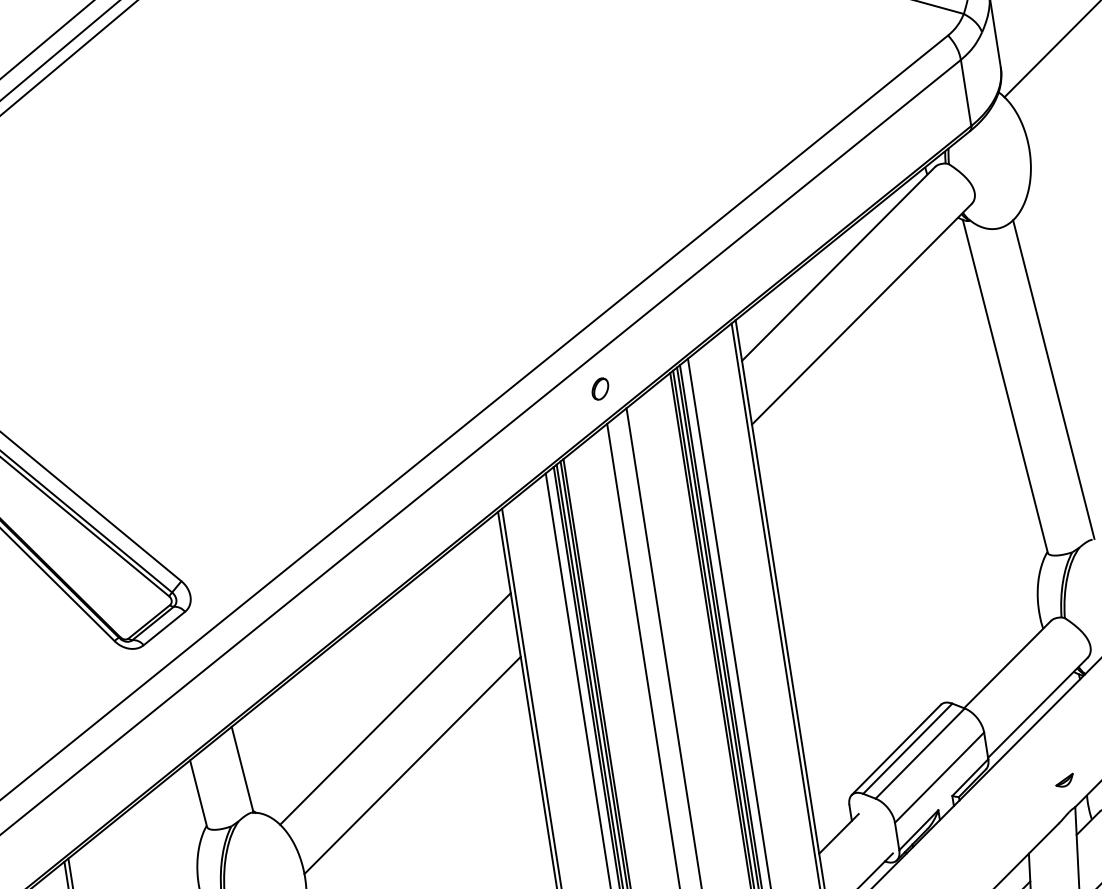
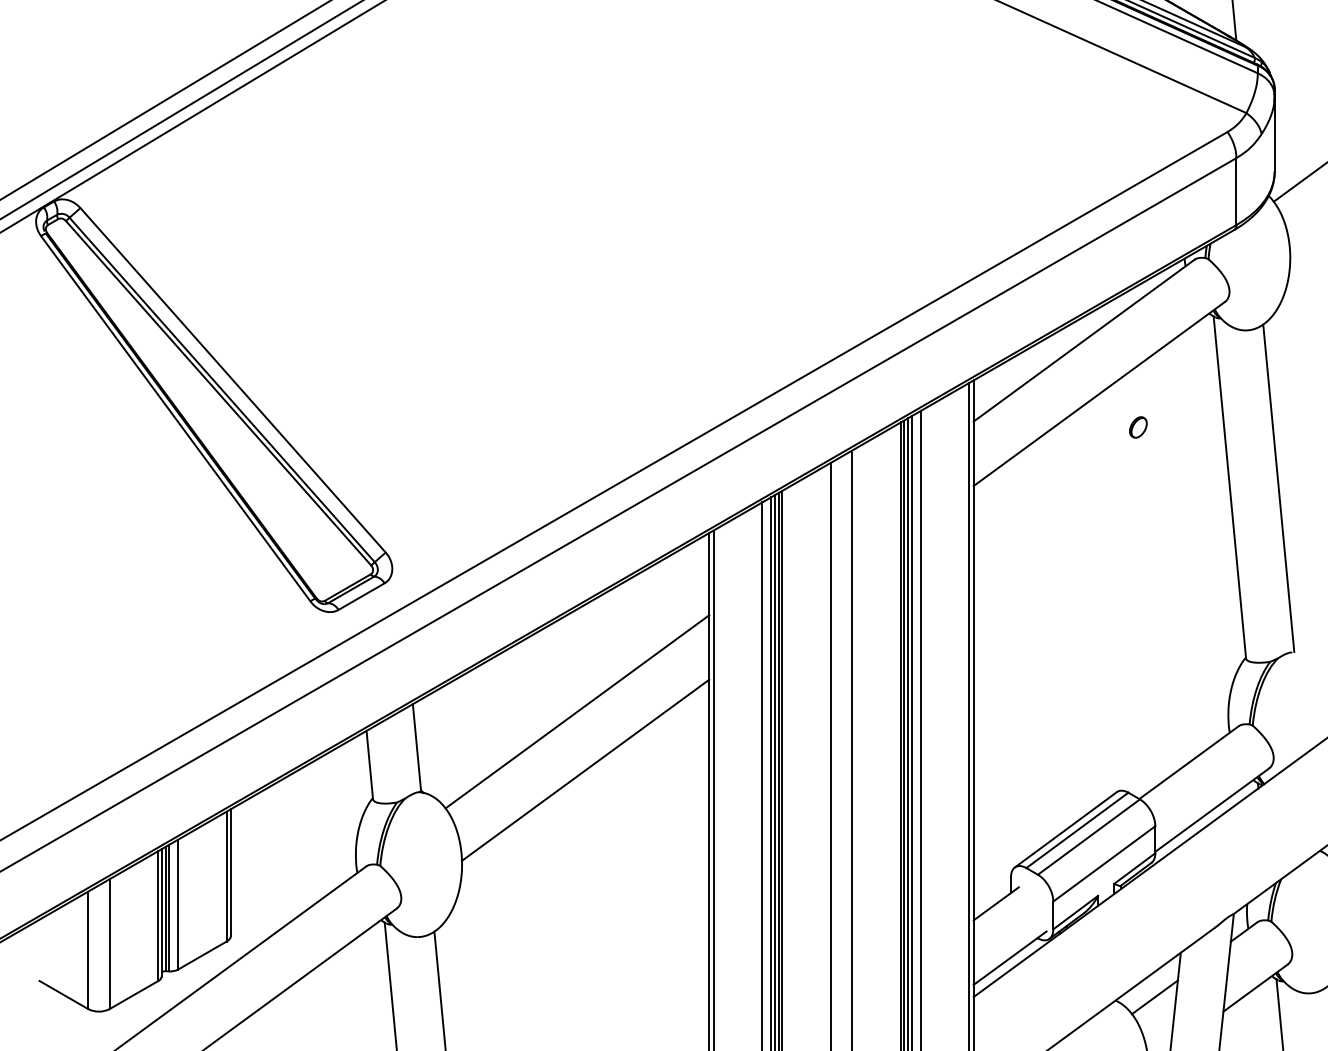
part: (600, 389) -> (1138, 427), moved
part: (1064, 779) -> (1227, 885), removed

